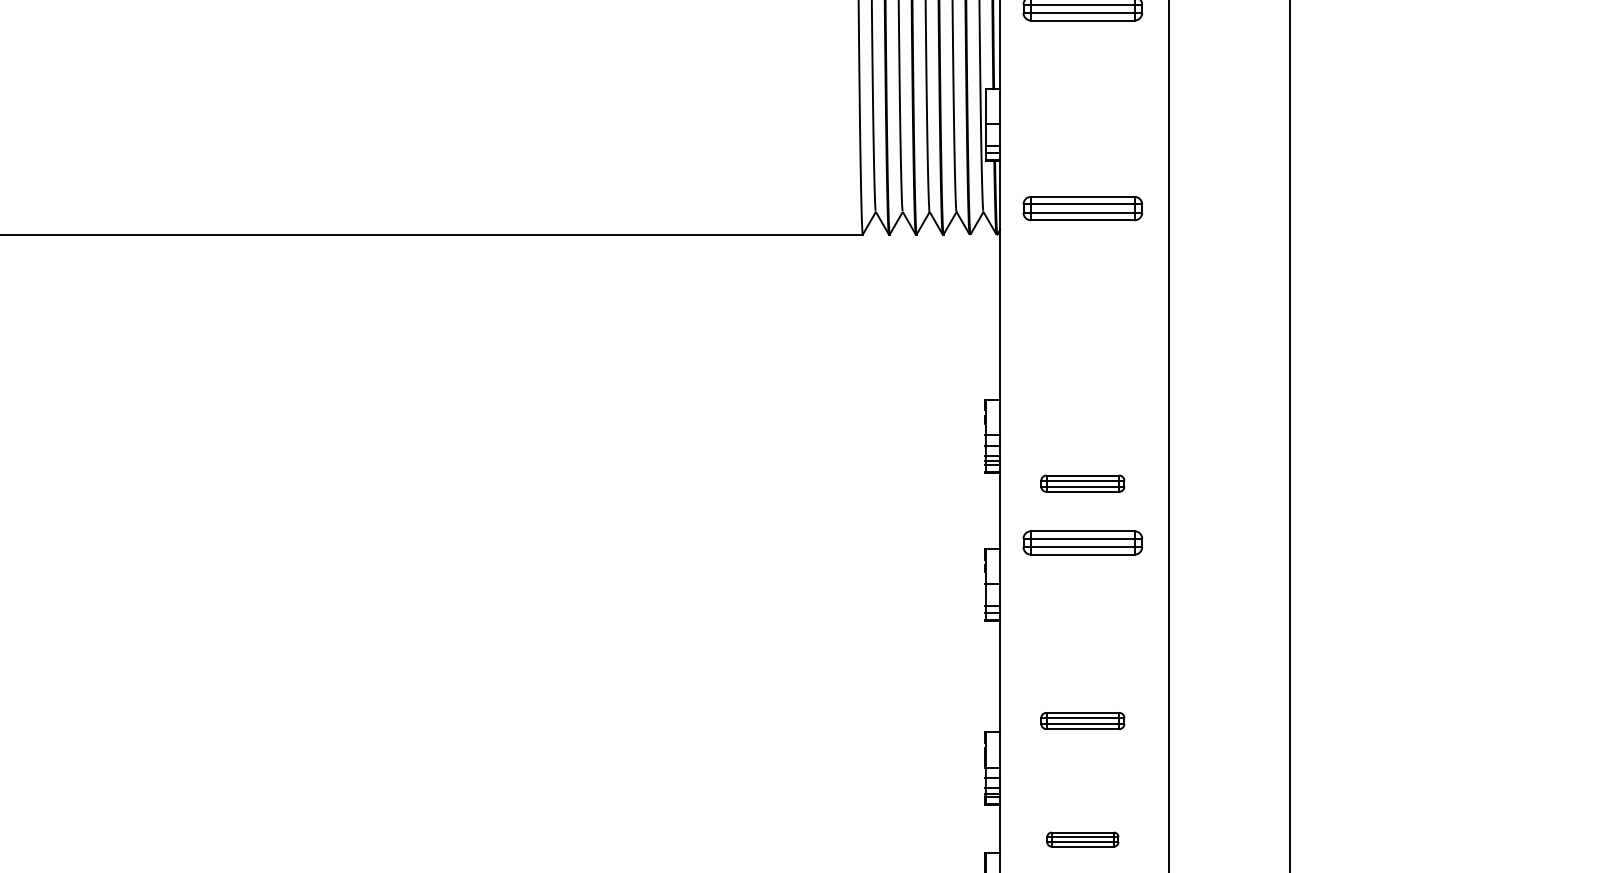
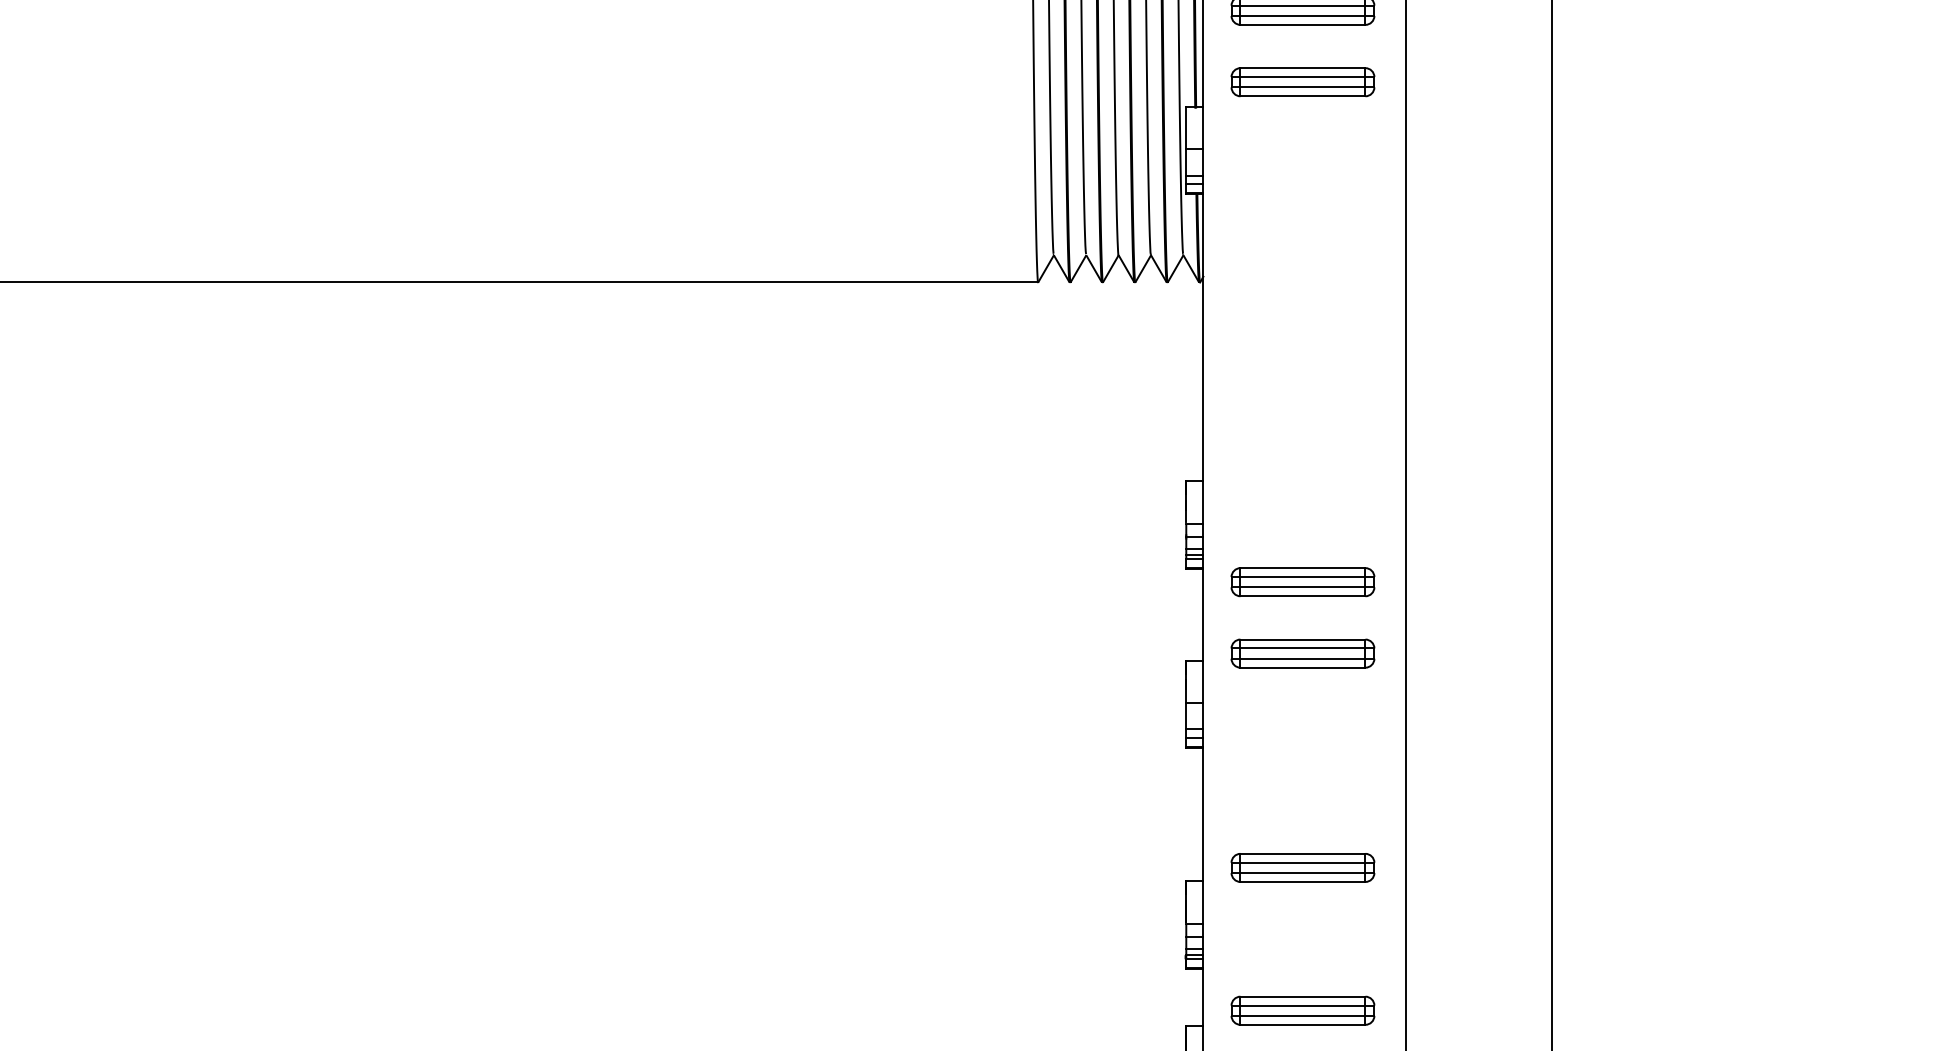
part: (1082, 208) -> (1302, 82), moved
part: (1082, 483) -> (1302, 582), size x1.43
part: (1082, 720) -> (1302, 867), size x1.43
part: (1082, 839) -> (1302, 1010), size x1.67

